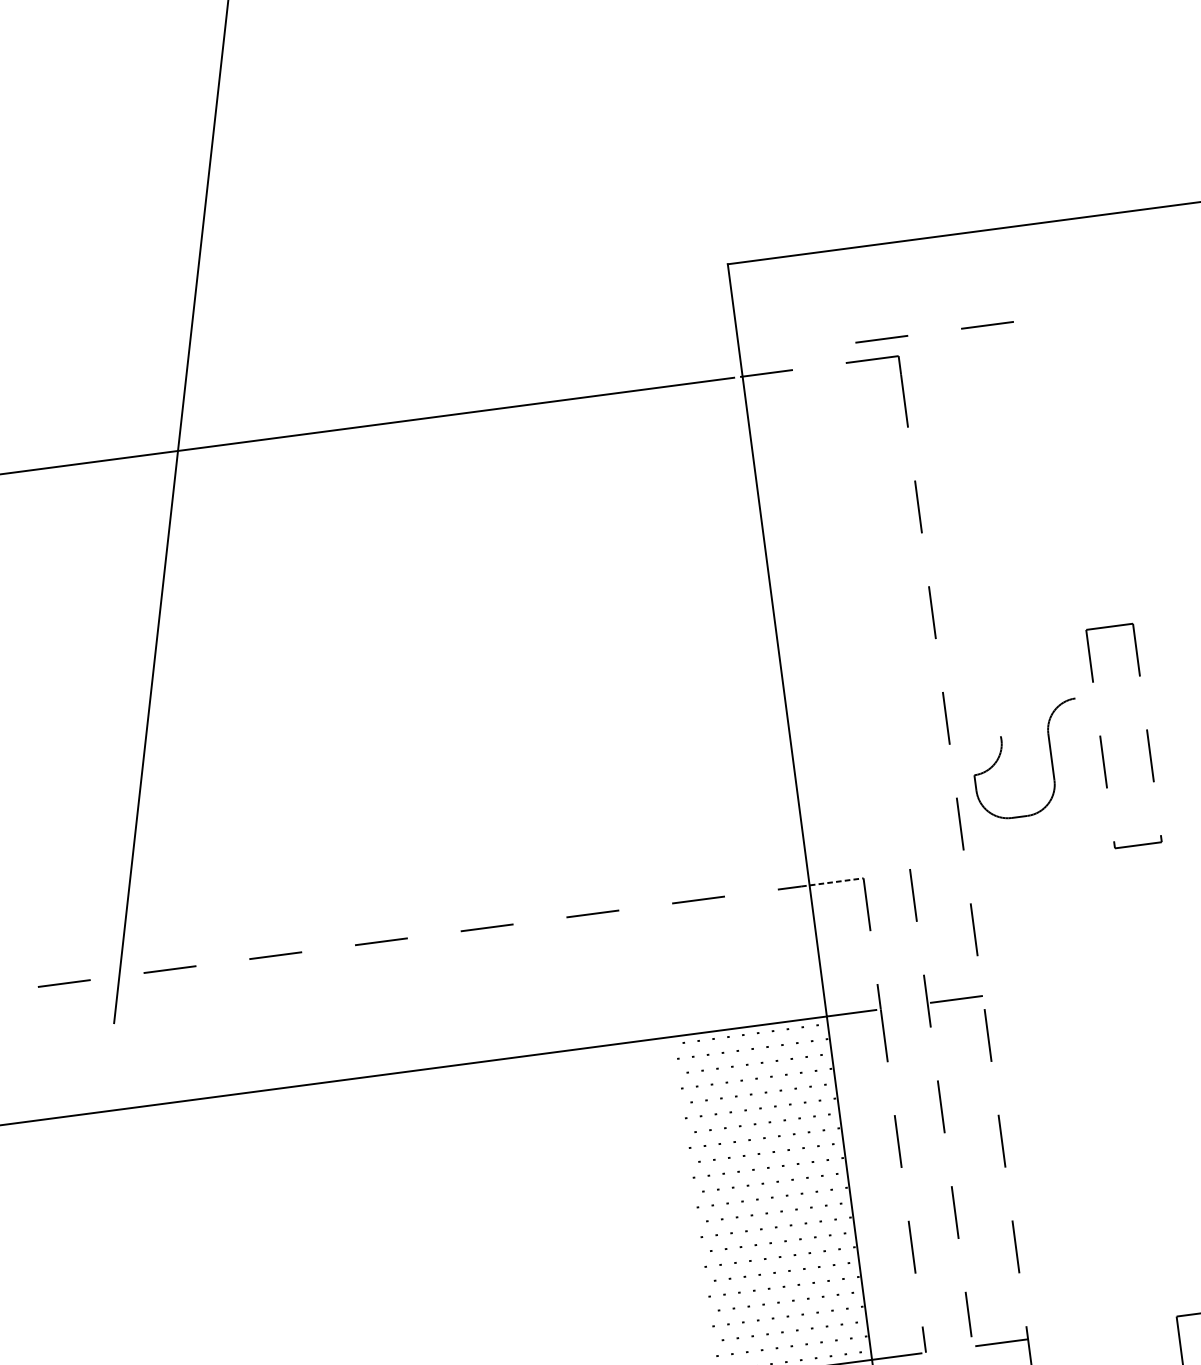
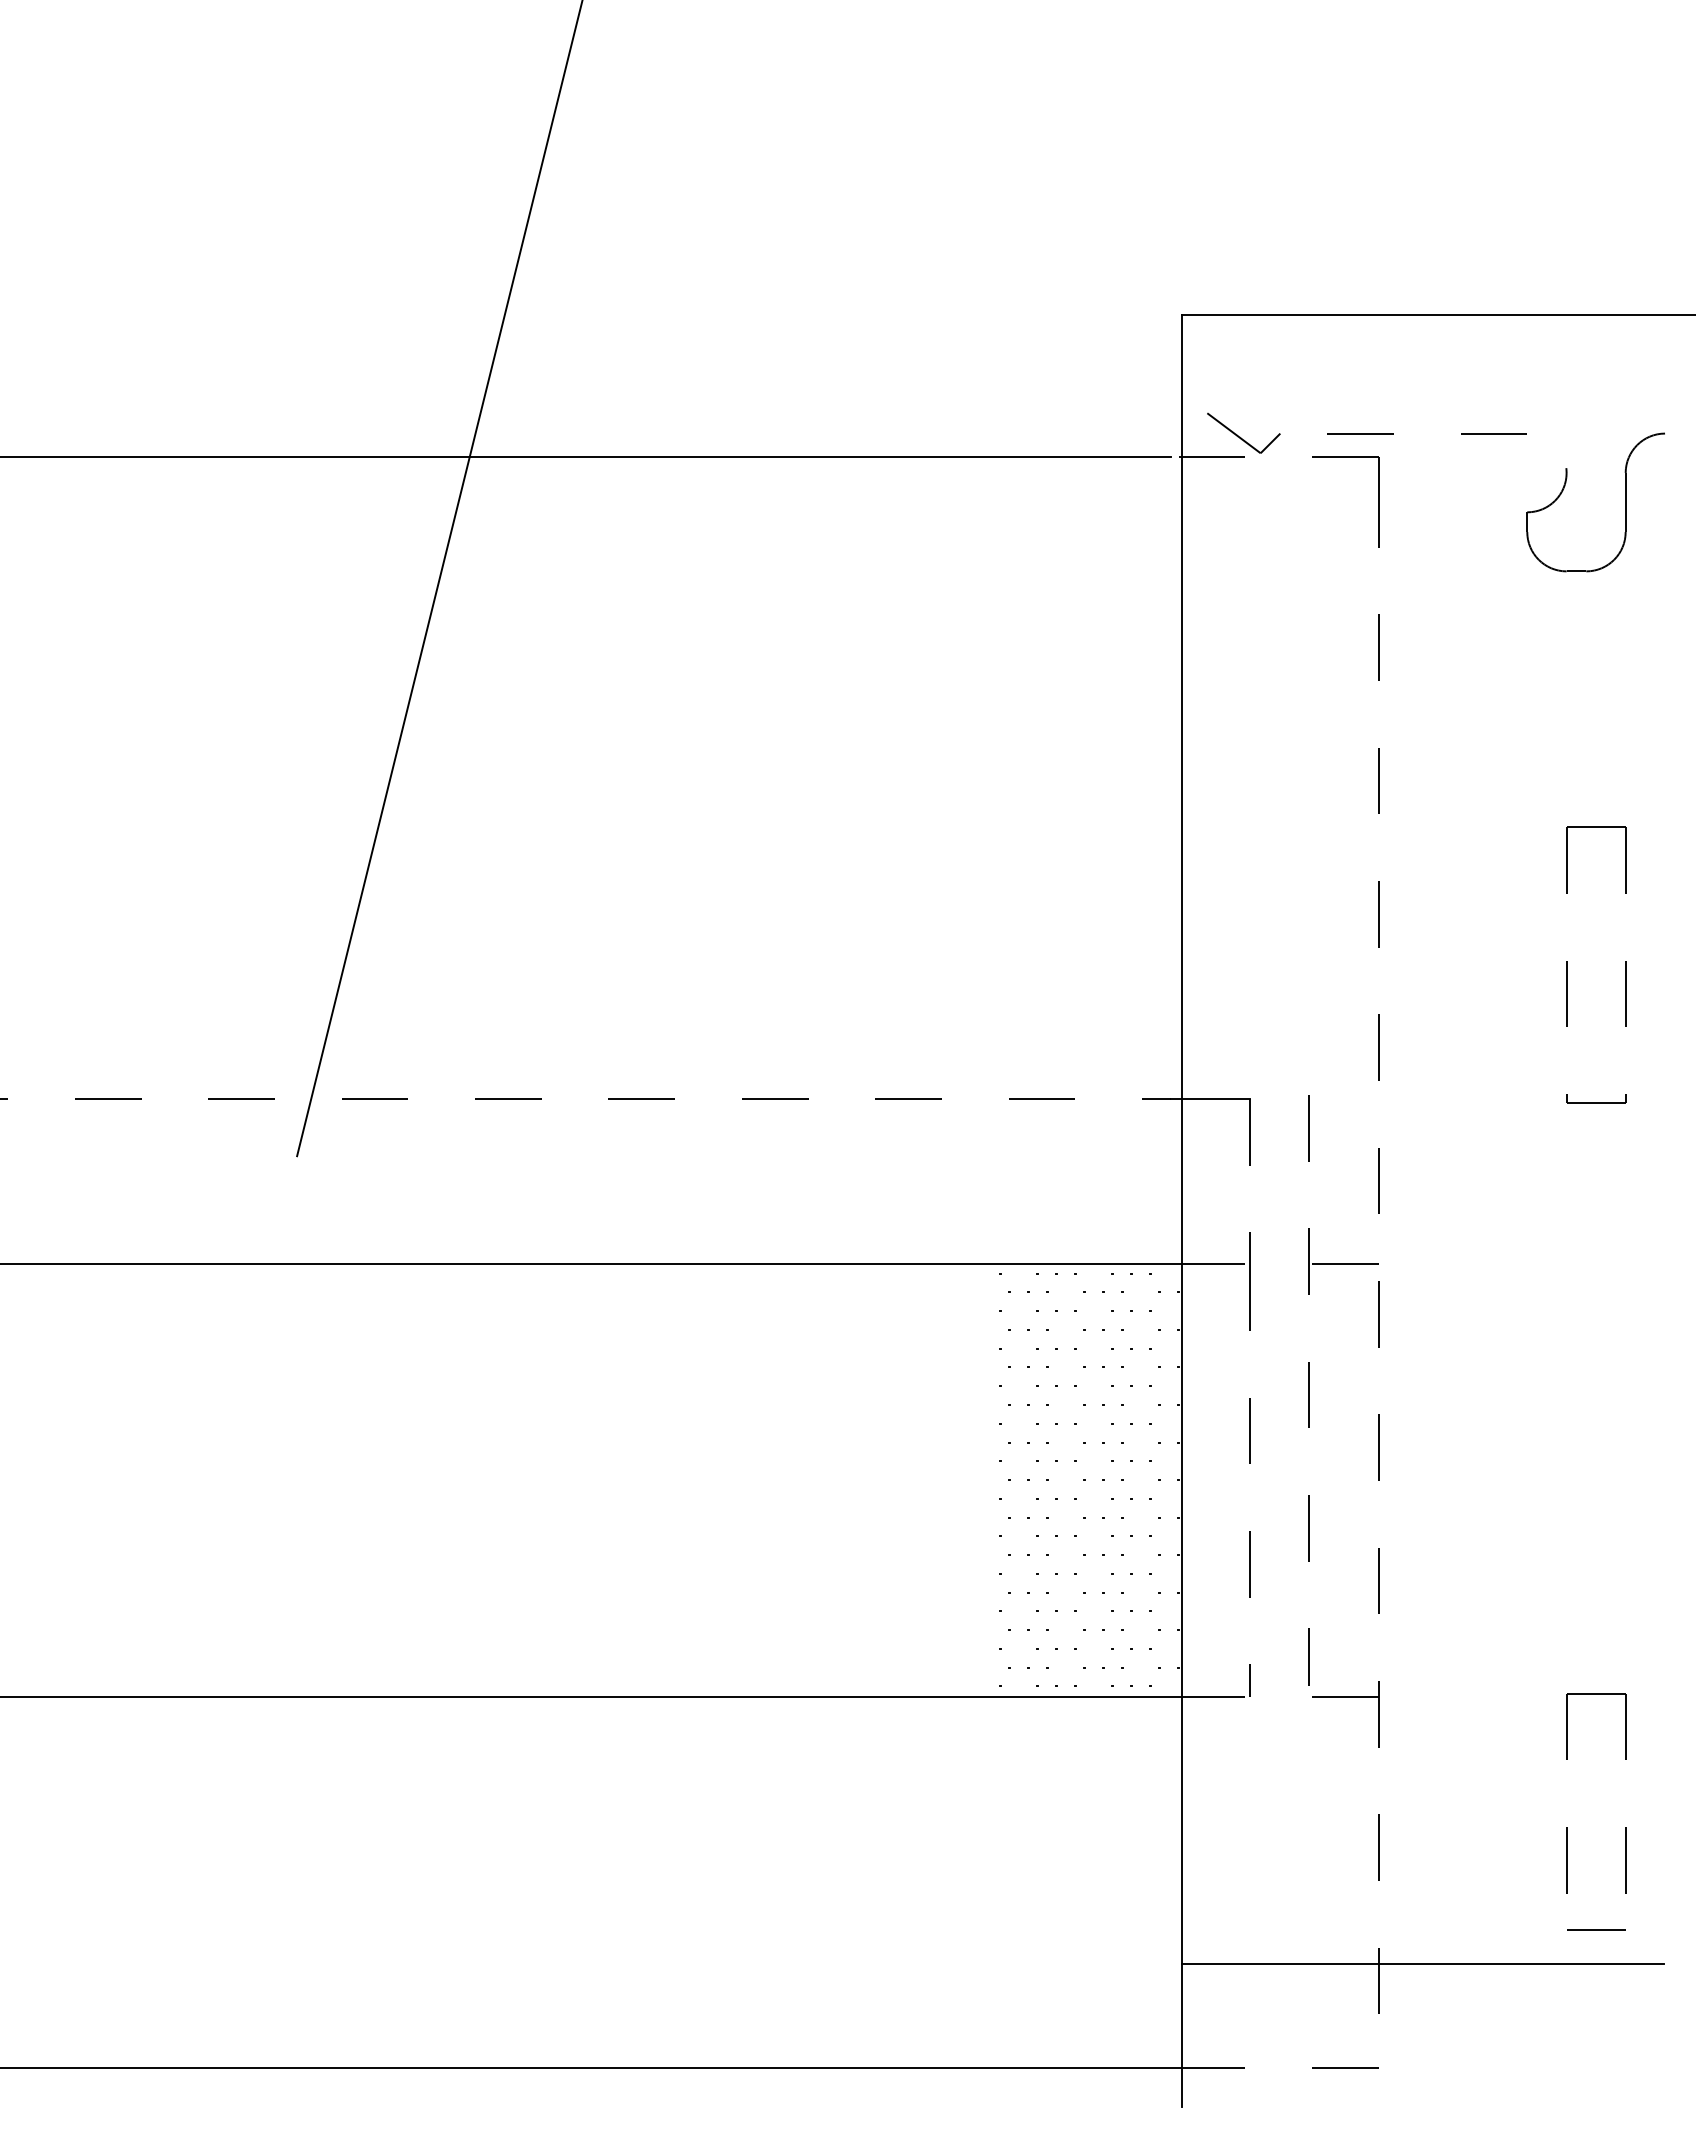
part: (788, 350) -> (1243, 432), added
part: (1051, 757) -> (1625, 502), moved
line: (833, 881) -> (1211, 1098), dashed -> solid

